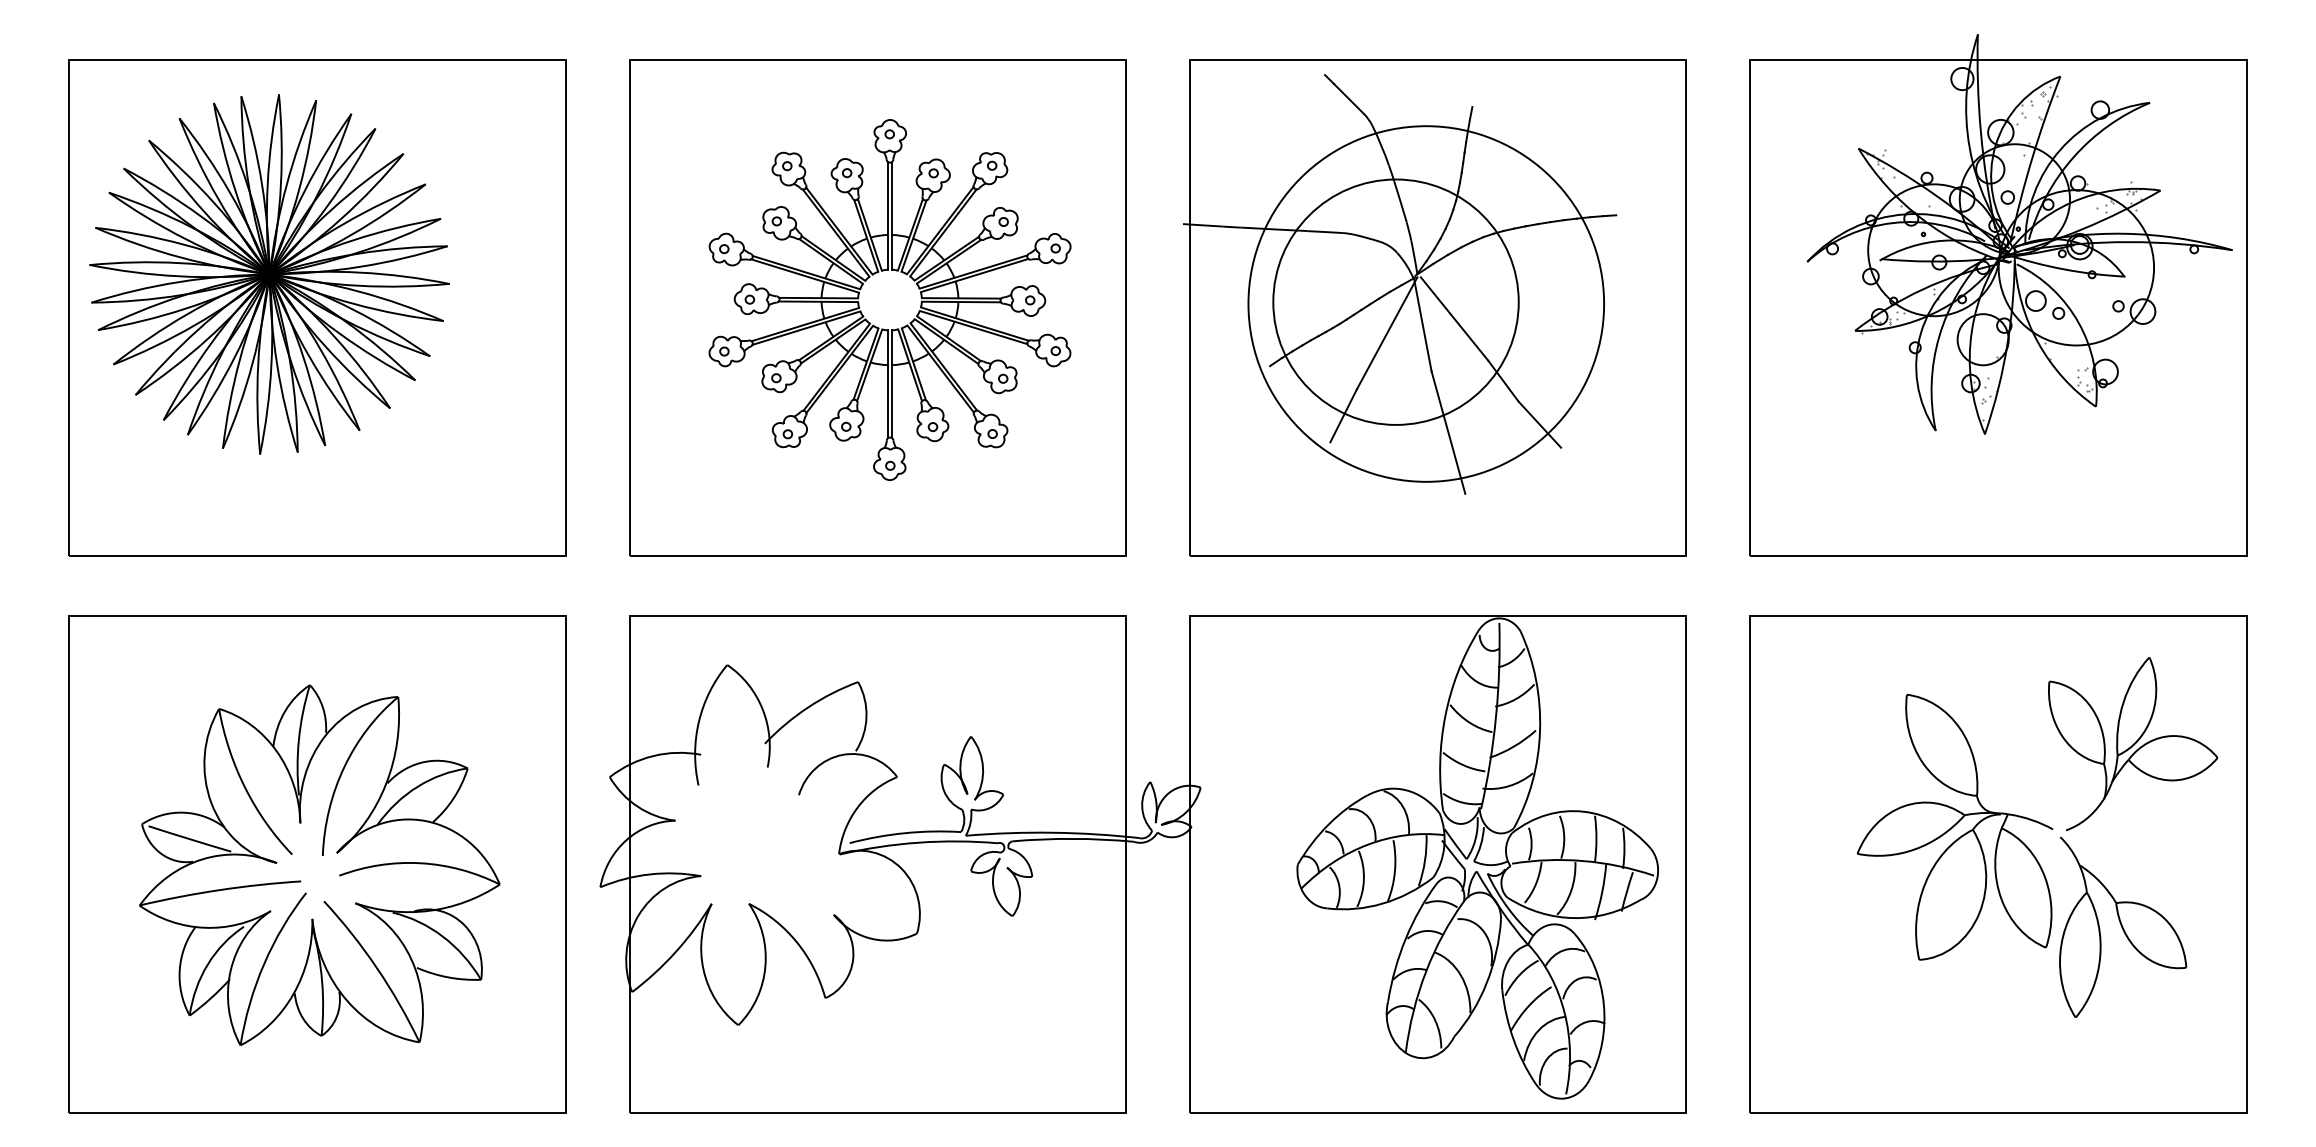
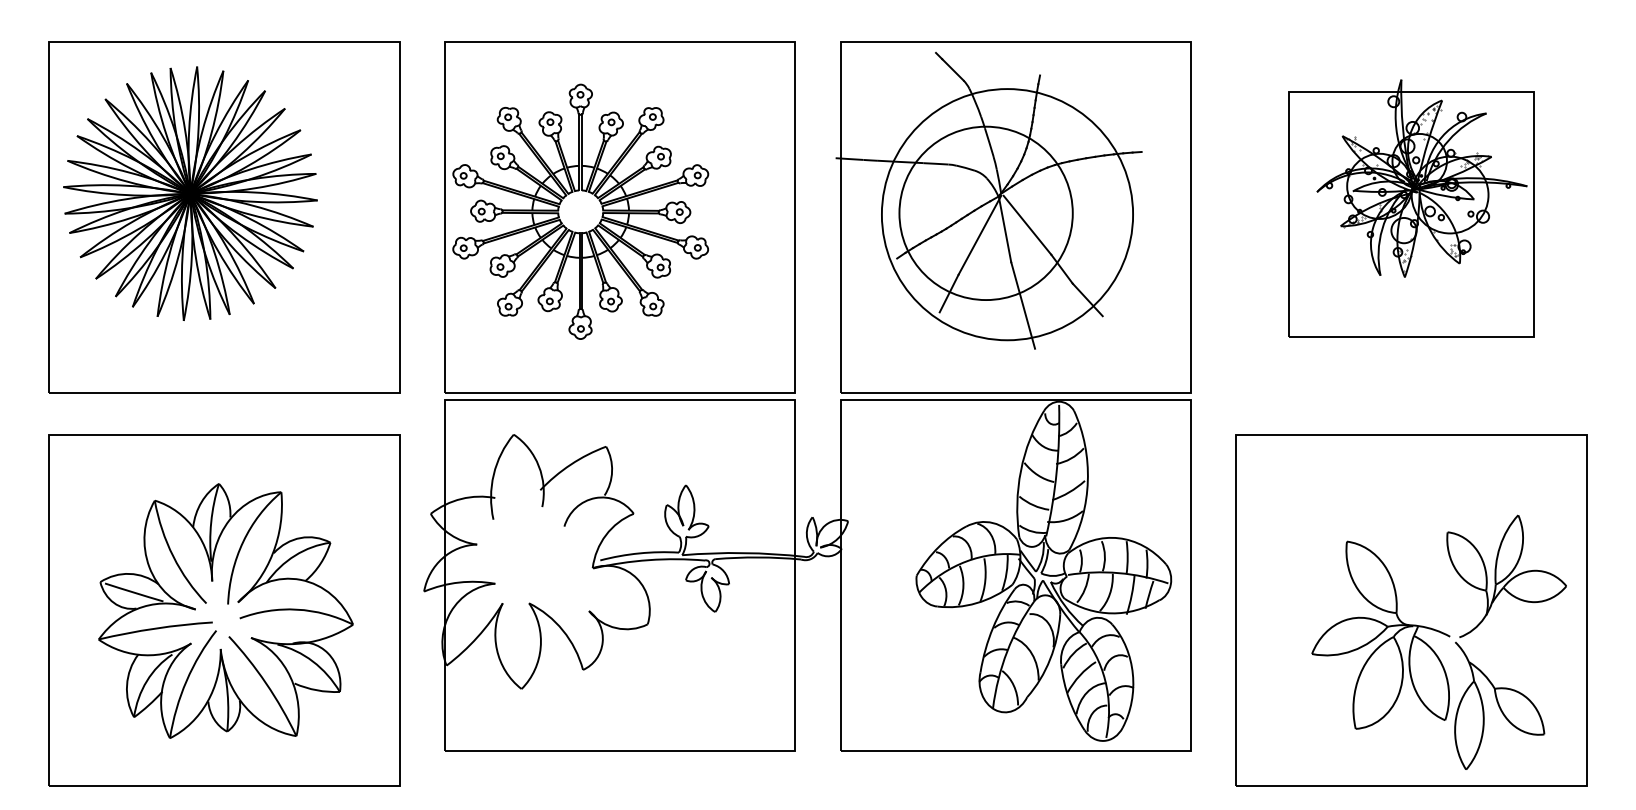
part: (1998, 295) -> (1411, 208), size x0.7
part: (889, 299) -> (580, 211), moved
part: (2039, 824) -> (1440, 633), moved
part: (1126, 864) -> (795, 575), moved

